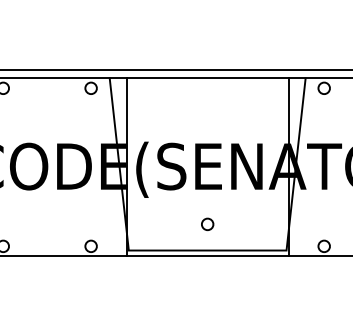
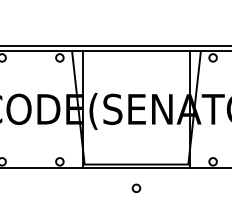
circle: (207, 223) -> (136, 187), moved

